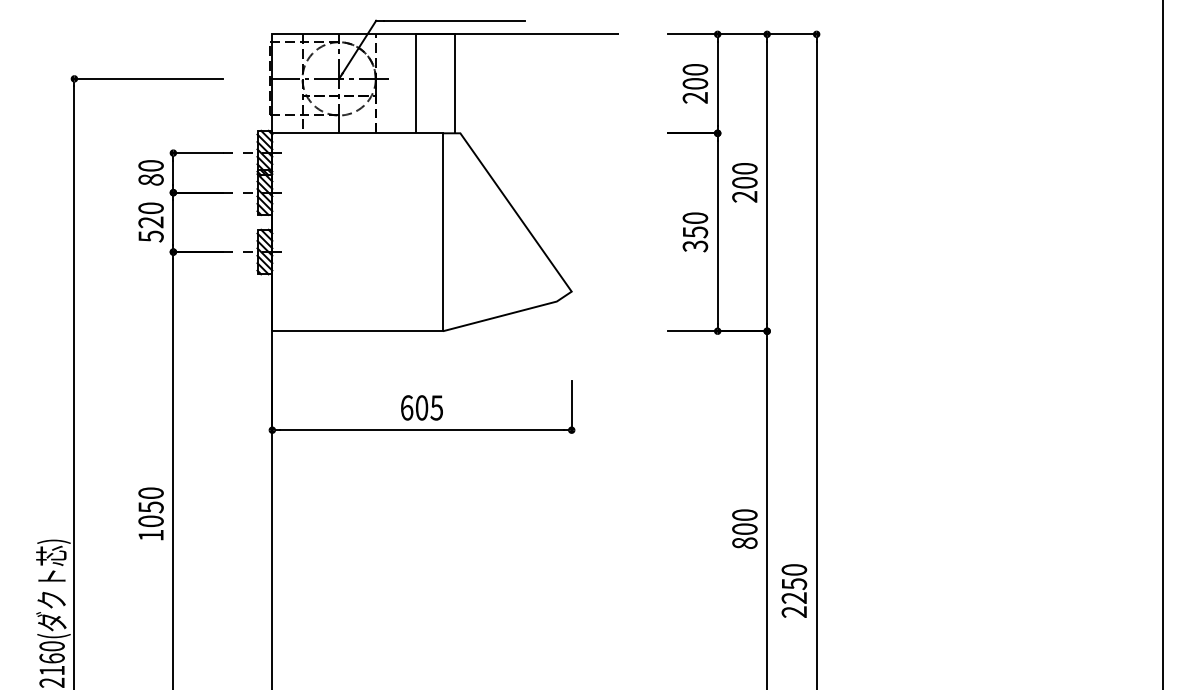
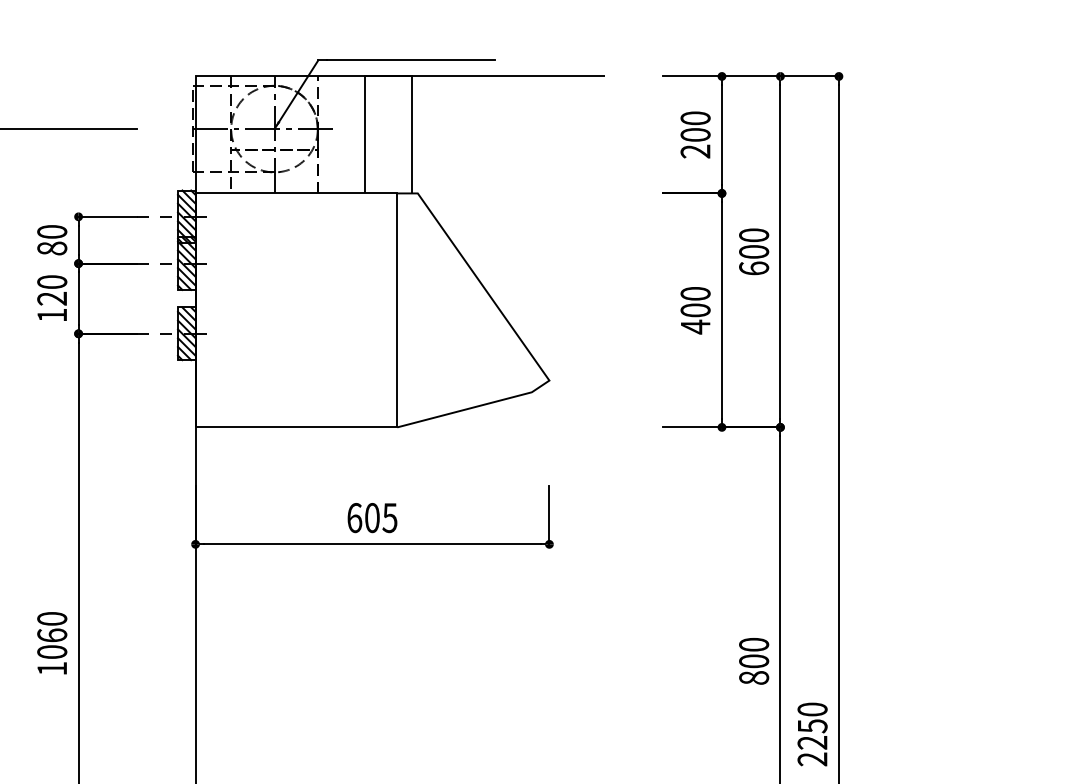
text: (744, 196) -> (753, 268), 200 -> 600
text: (150, 236) -> (51, 315), 520 -> 120
text: (695, 239) -> (695, 318), 350 -> 400
text: (150, 507) -> (51, 635), 1050 -> 1060

